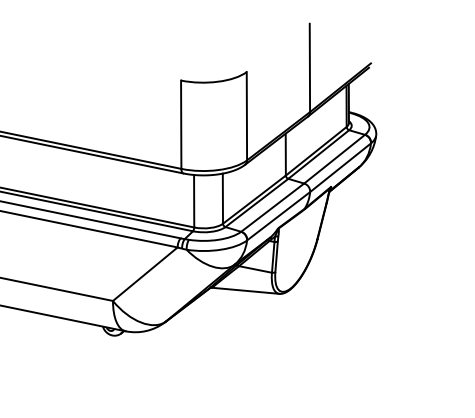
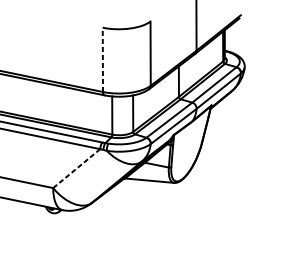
line: (181, 124) -> (103, 59), solid -> dashed
line: (145, 274) -> (76, 168), solid -> dashed

